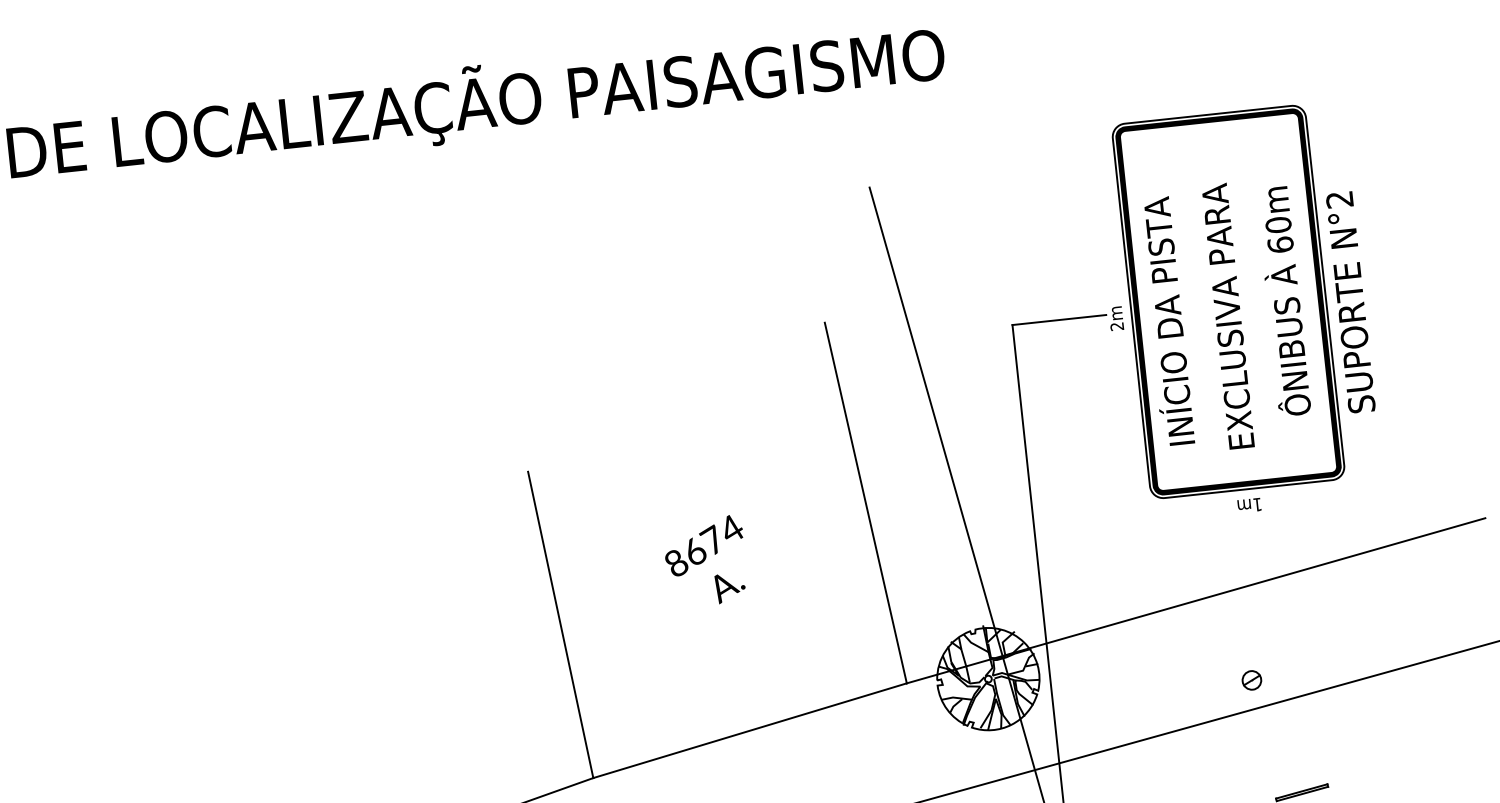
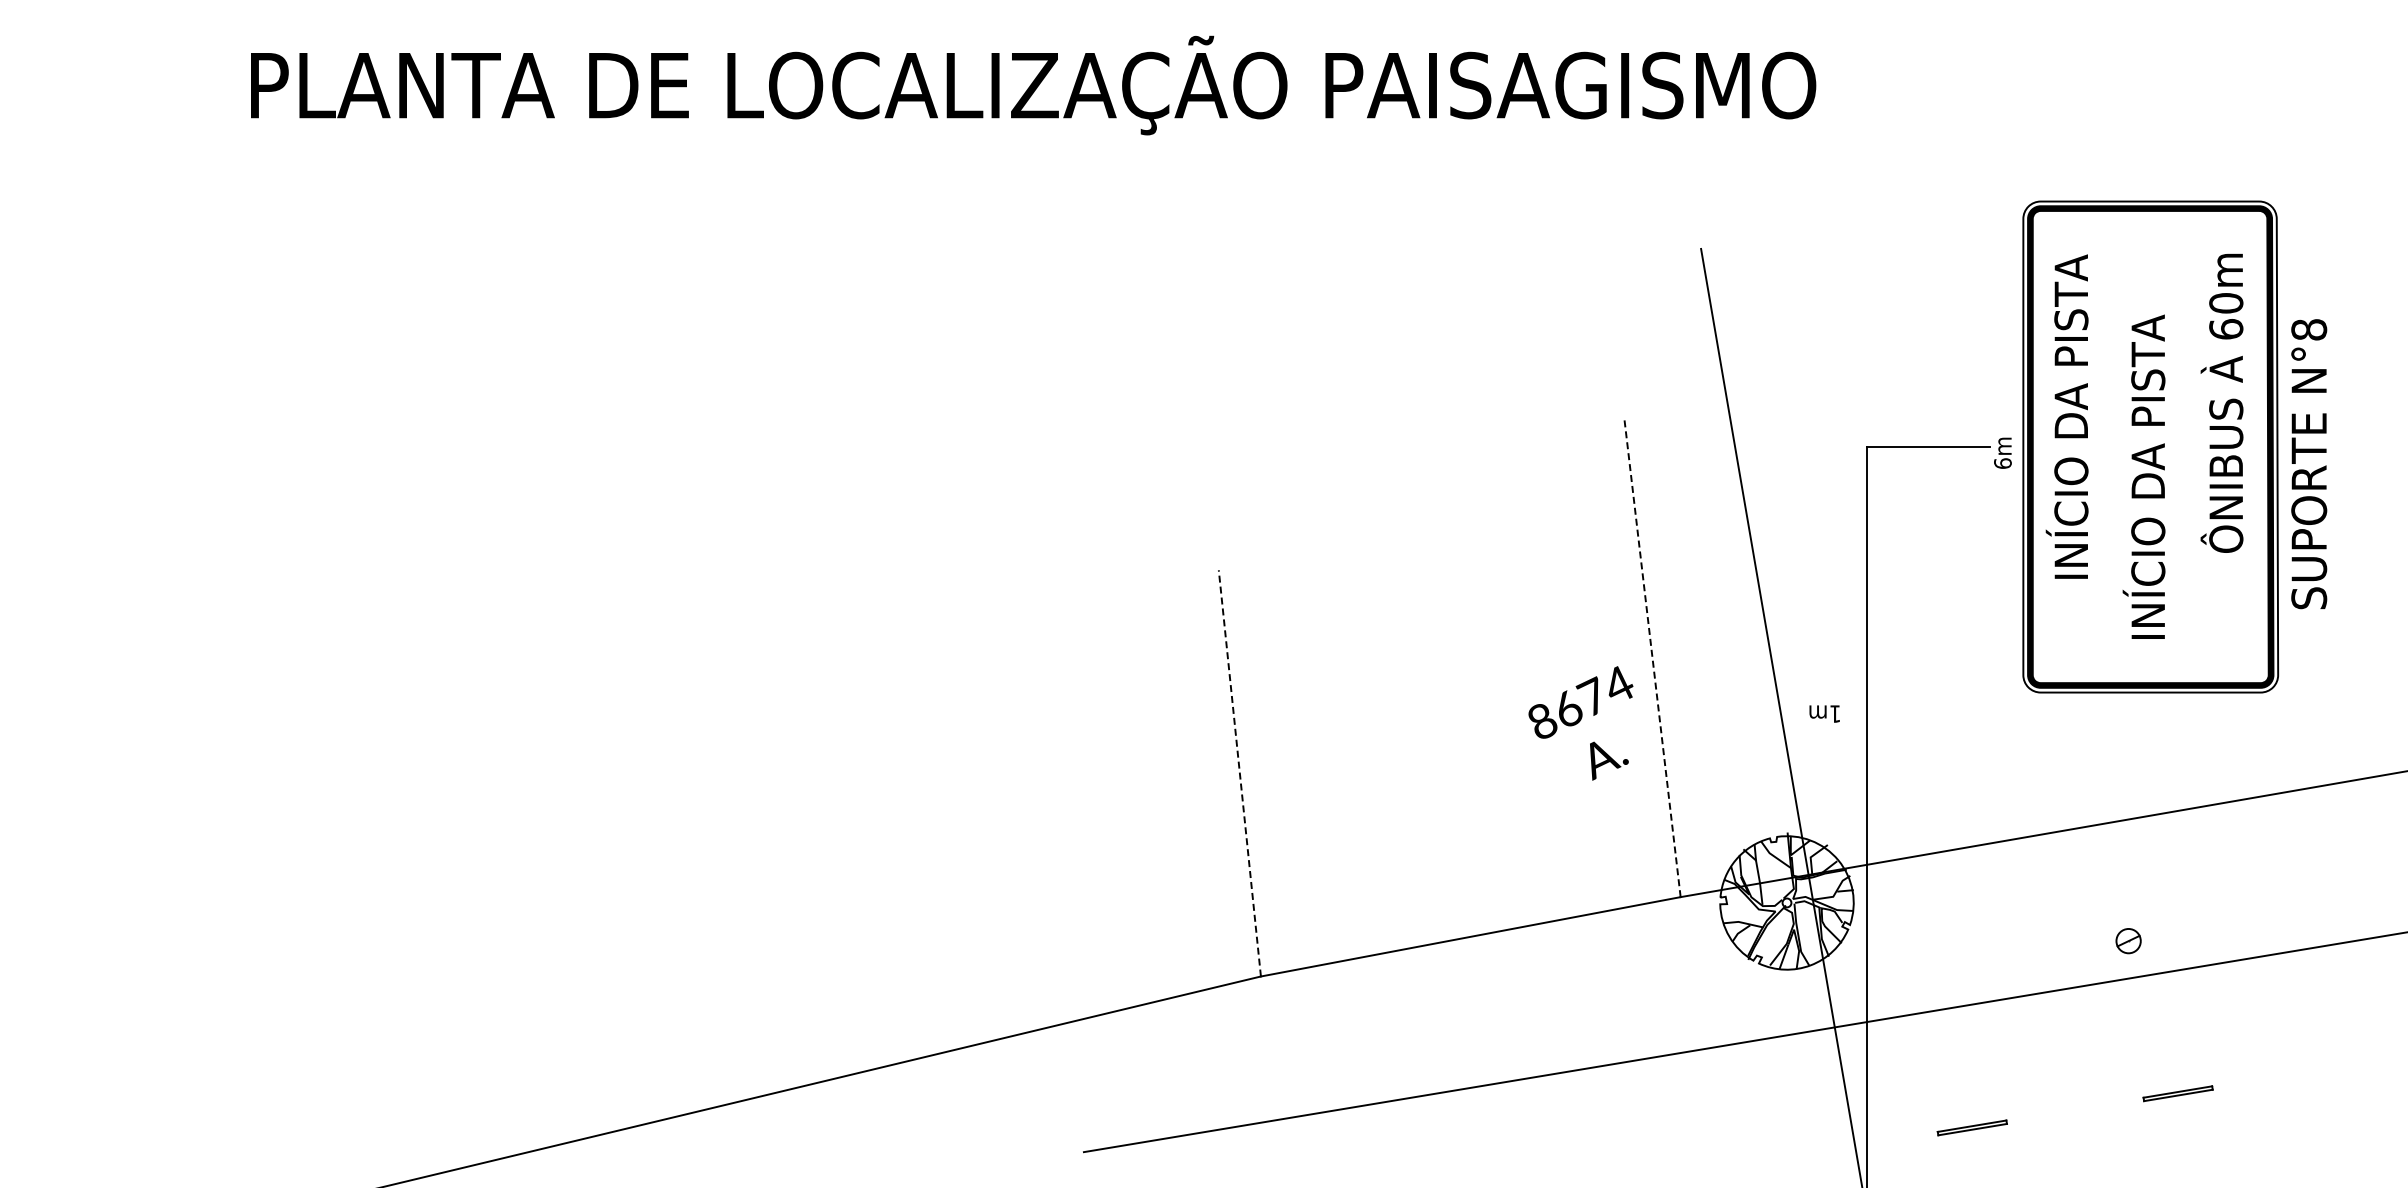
text: (1339, 199) -> (2309, 329), N°2 -> N°8
text: (1283, 301) -> (2221, 403), moved
text: (1224, 315) -> (2143, 463), EXCLUSIVA PARA -> INÍCIO DA PISTA
text: (1165, 321) -> (2066, 416), moved
text: (1116, 326) -> (2002, 463), 2m -> 6m
line: (865, 502) -> (1652, 657), solid -> dashed
text: (1249, 505) -> (1824, 713), moved
text: (705, 561) -> (1580, 723), moved
line: (560, 624) -> (1239, 772), solid -> dashed

